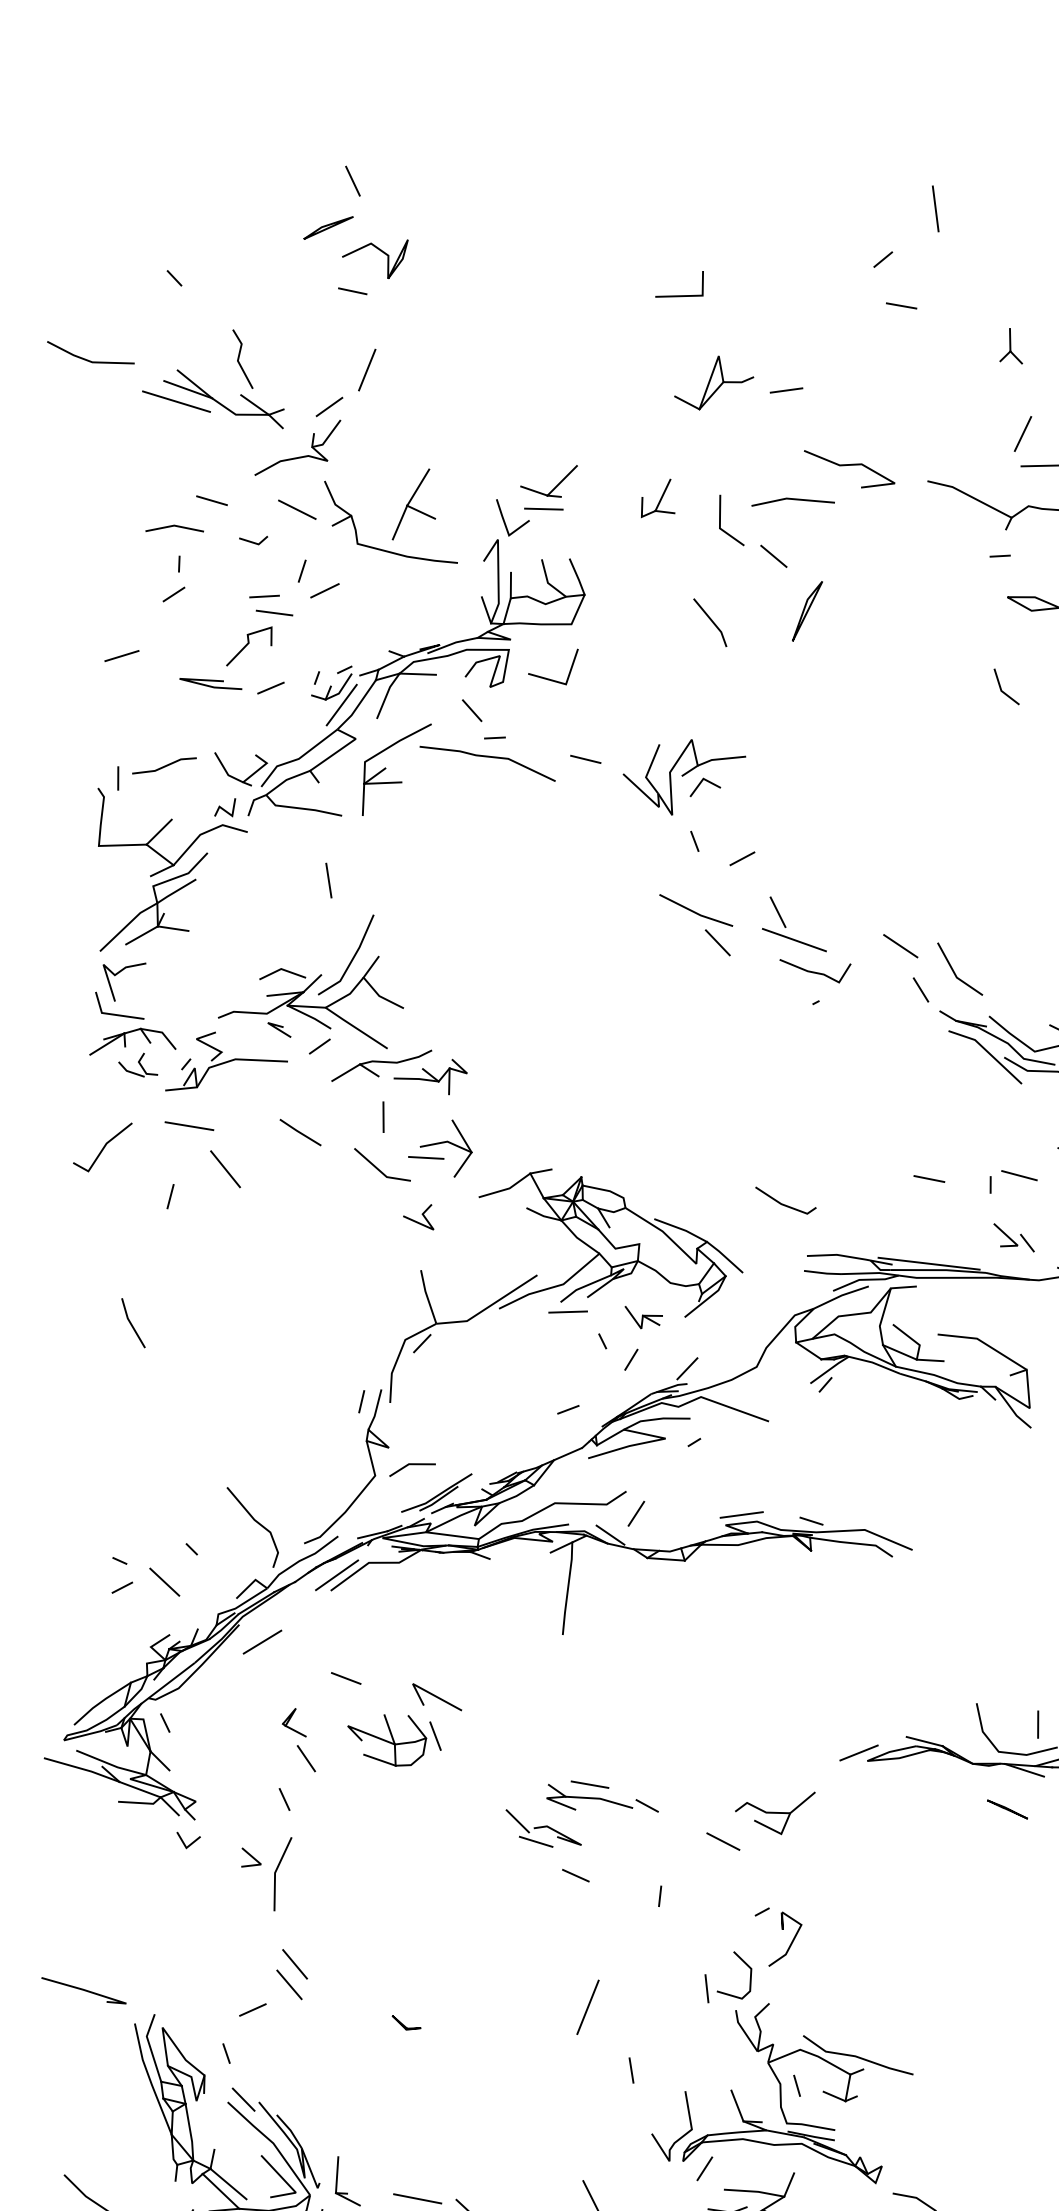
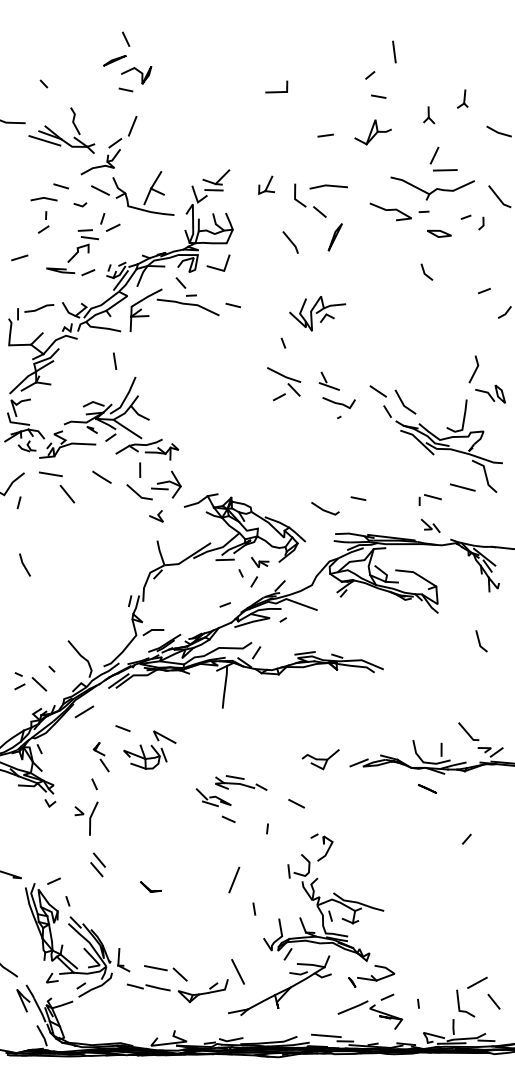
part: (712, 383) -> (372, 132), moved
line: (849, 466) -> (390, 210), moved
part: (683, 776) -> (317, 313), moved
line: (742, 859) -> (279, 397), moved
part: (794, 924) -> (329, 381), size x0.7
line: (929, 1178) -> (358, 498), moved
line: (169, 1196) -> (18, 502), moved
part: (775, 1812) -> (320, 759), moved
line: (251, 2008) -> (53, 880), moved
part: (405, 2023) -> (150, 887), size x1.6

